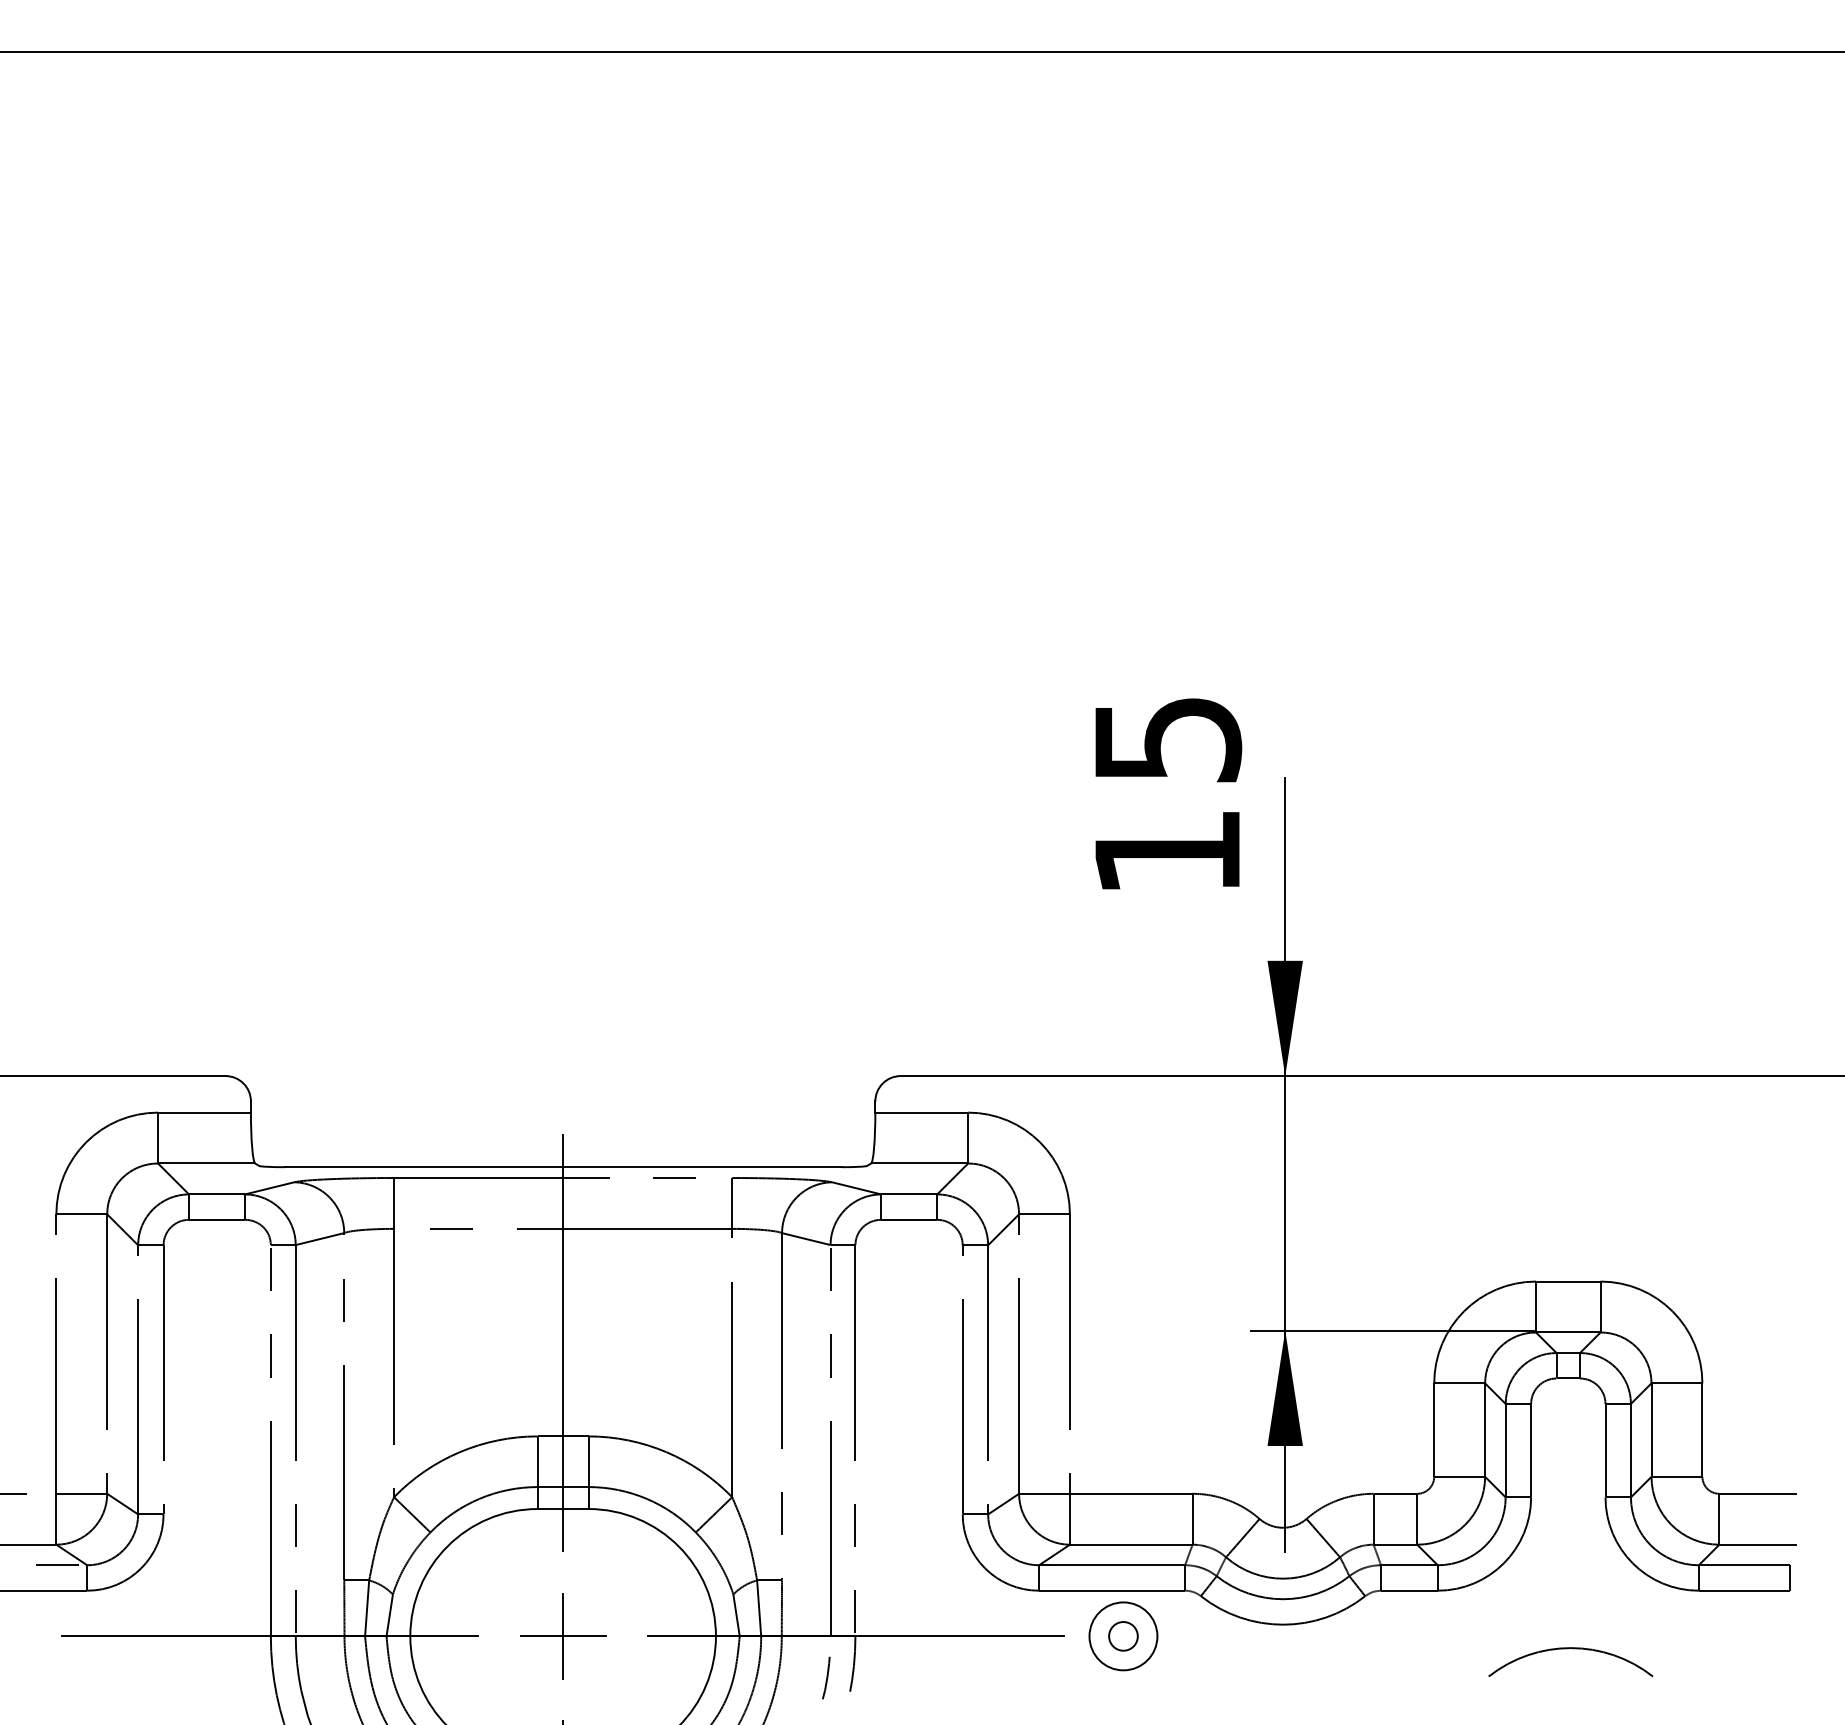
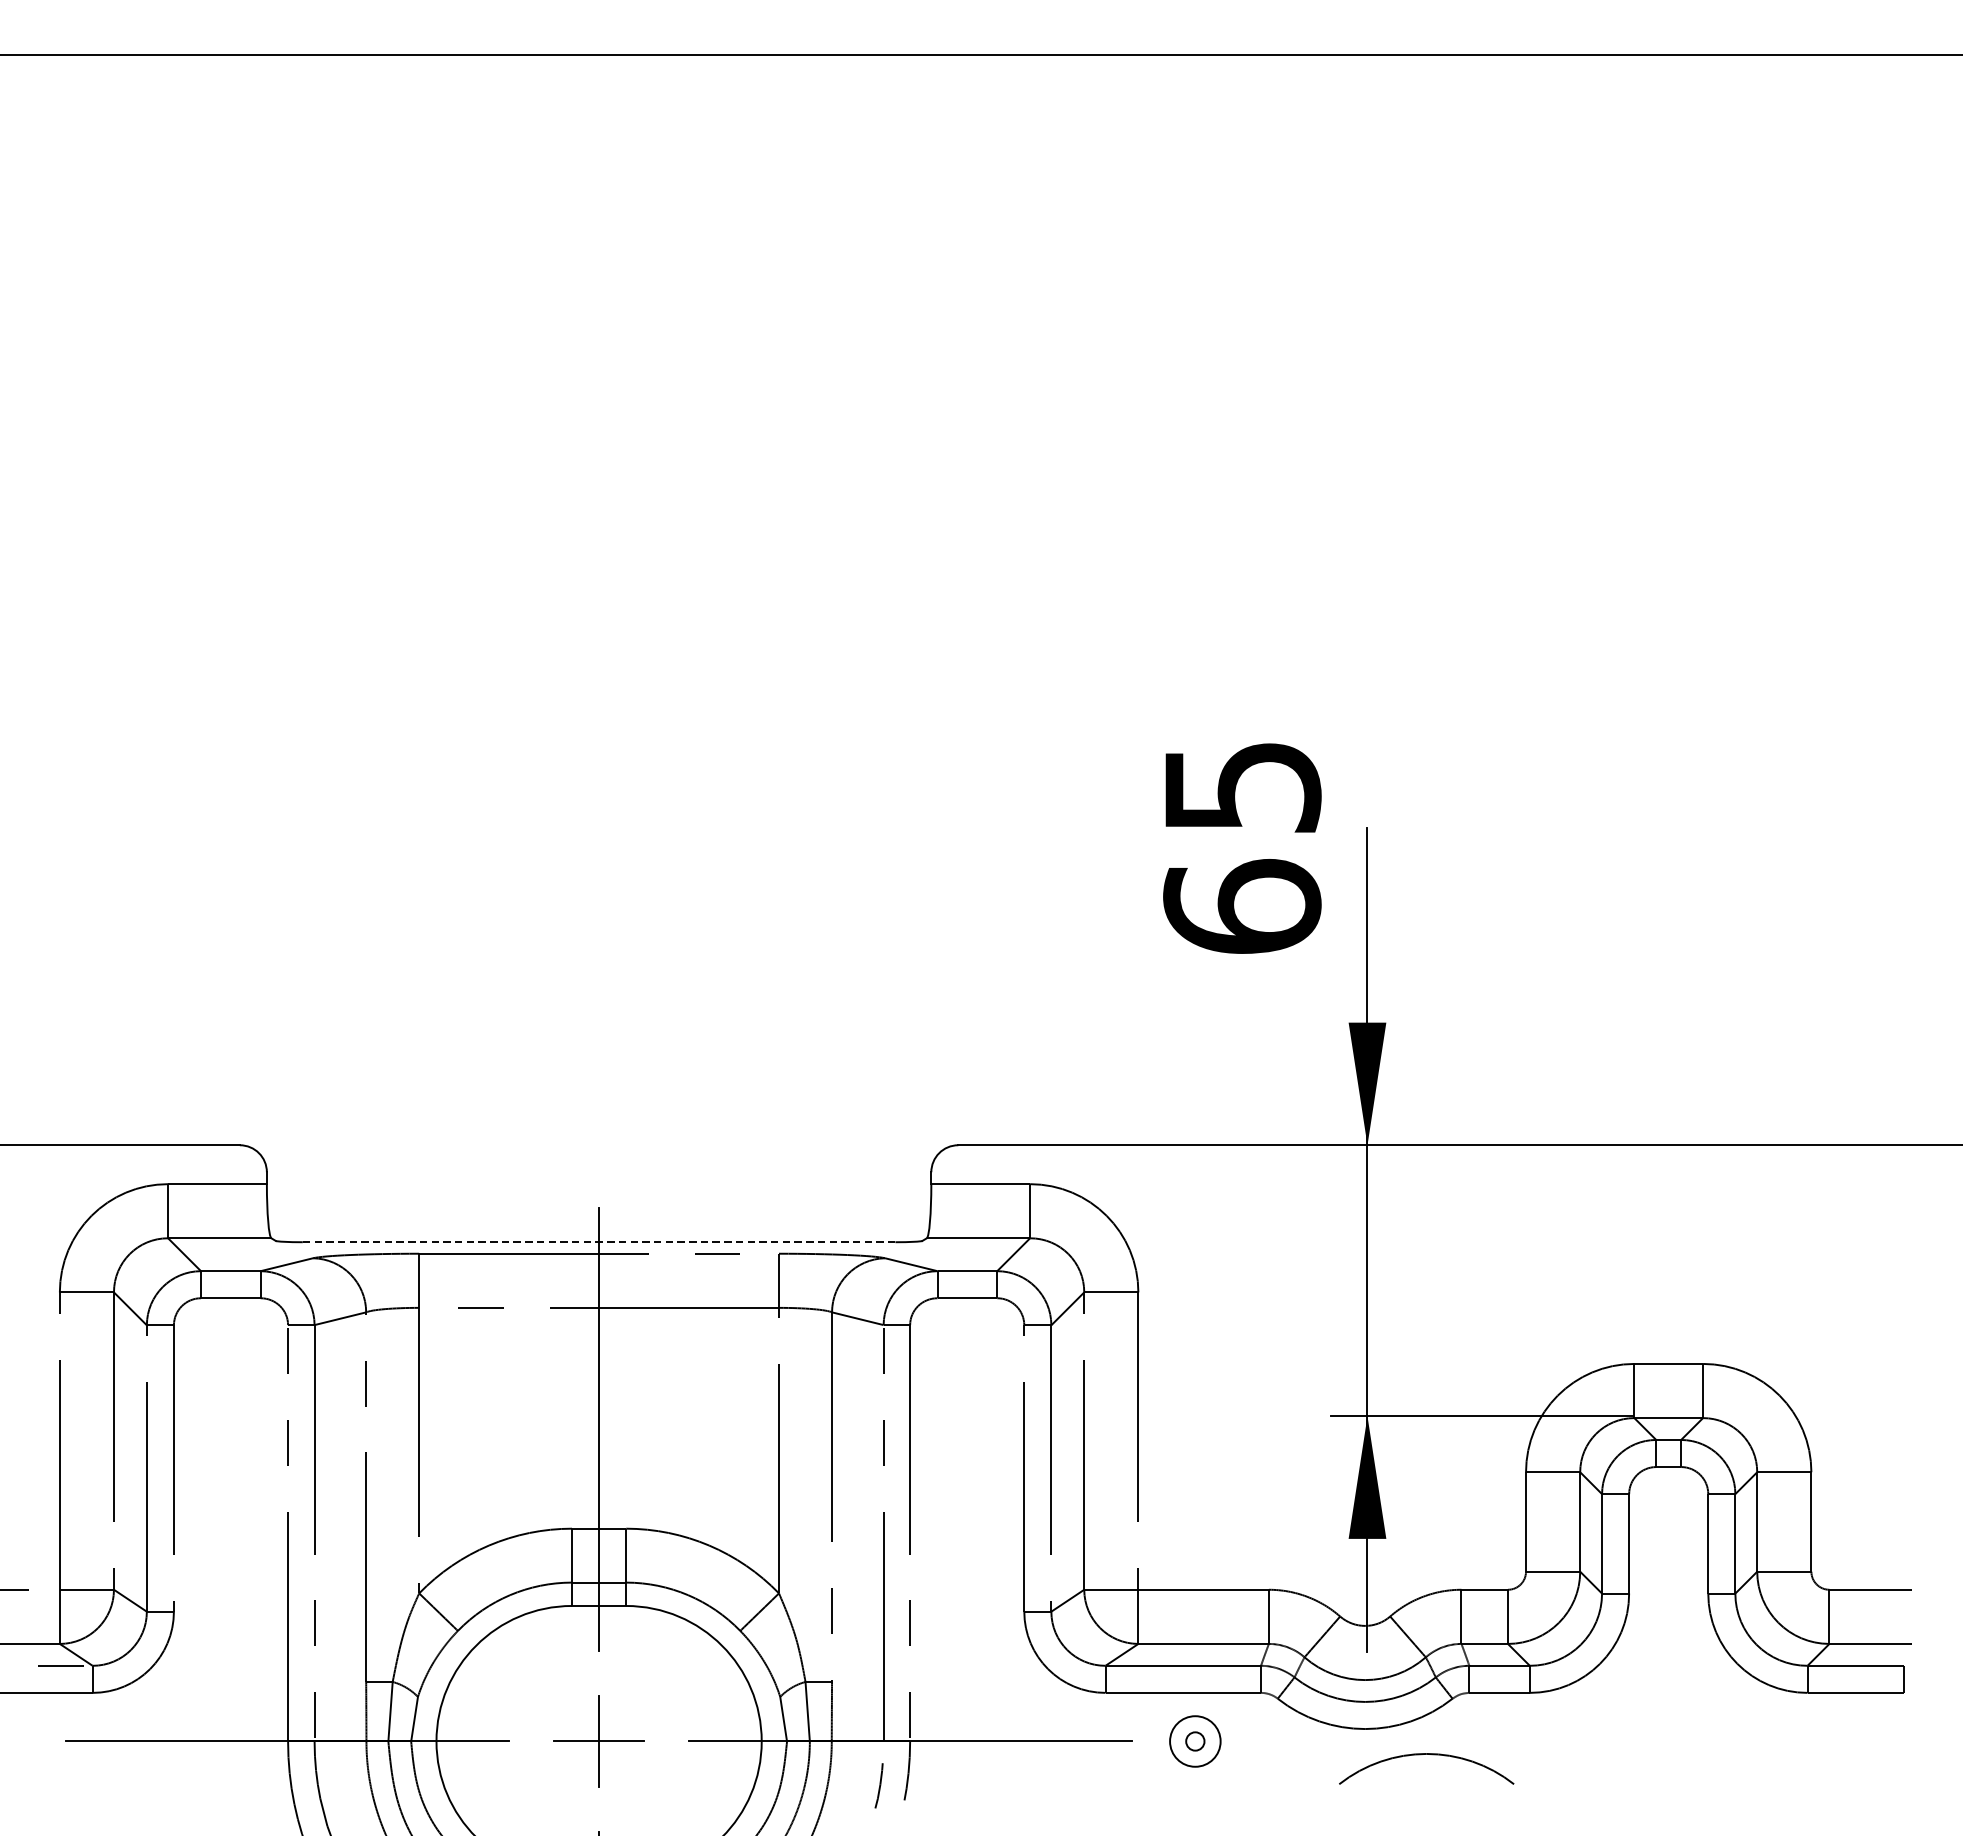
text: (1167, 851) -> (1242, 906), 15 -> 65
line: (563, 1167) -> (599, 1242), solid -> dashed
circle: (1123, 1636) -> (1195, 1741), size x0.6
circle: (1123, 1636) -> (1195, 1741), size x0.7
arc: (1568, 1649) -> (1424, 1755), moved

